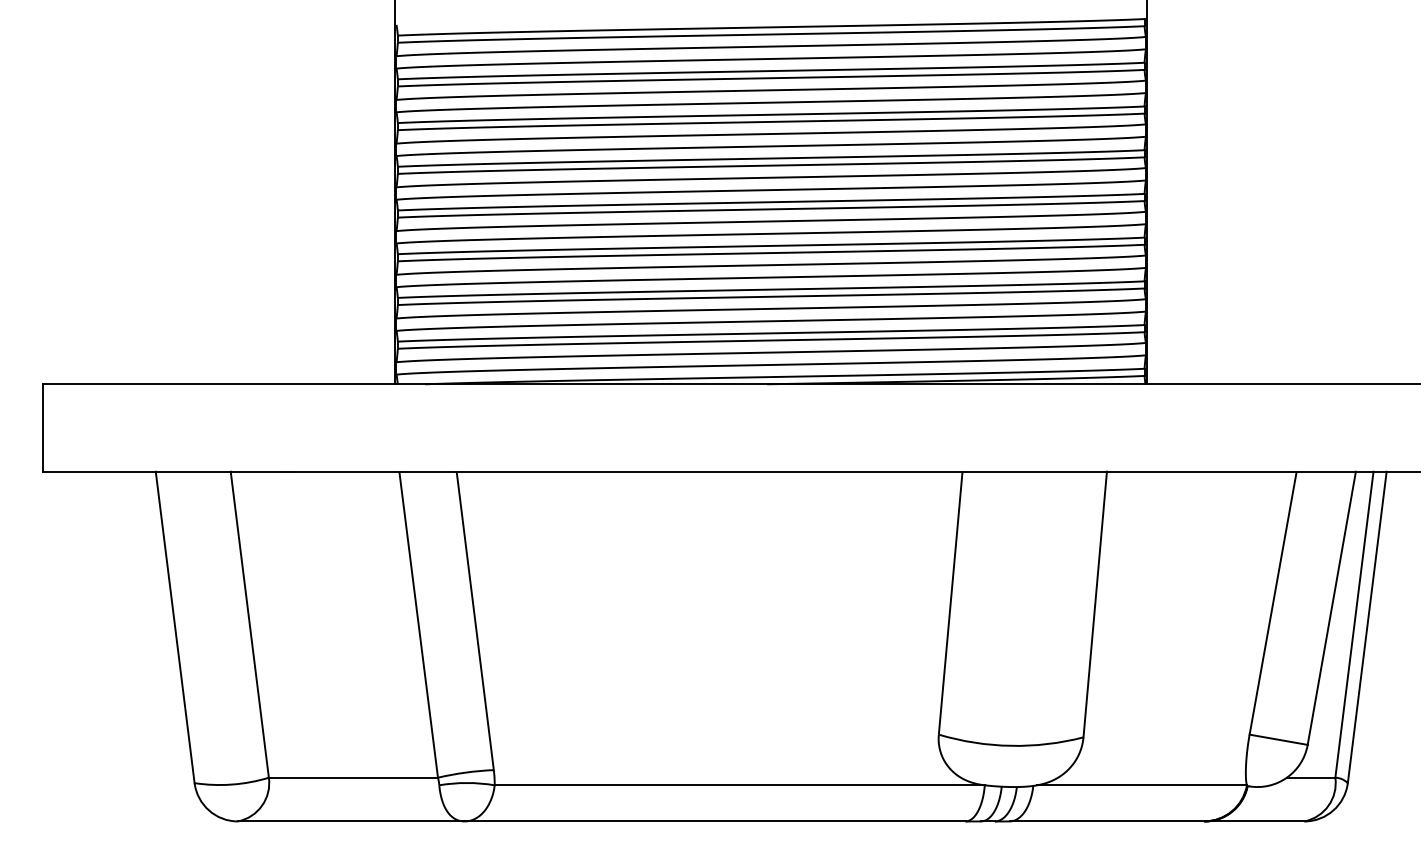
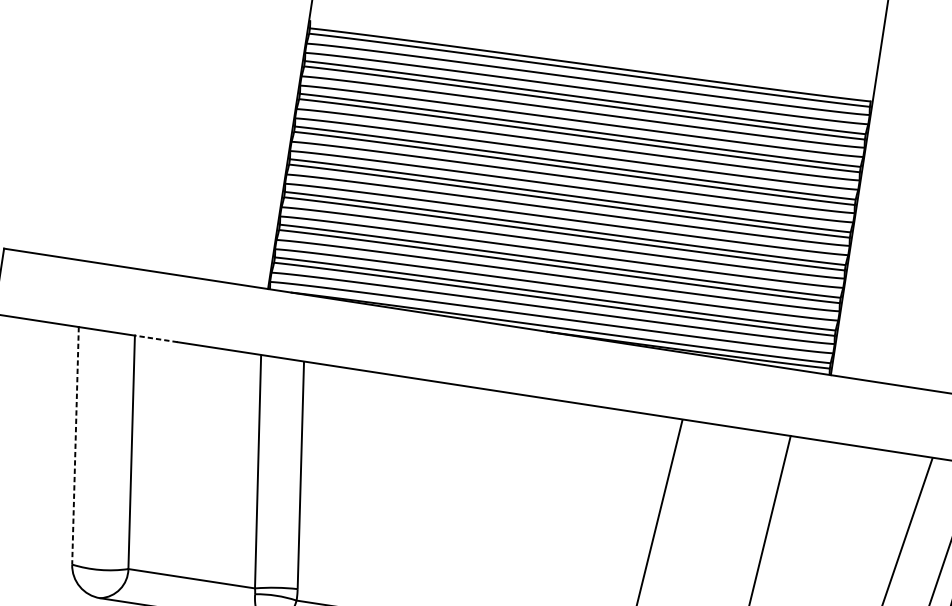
line: (259, 471) -> (156, 338), solid -> dashed
line: (175, 627) -> (75, 445), solid -> dashed

